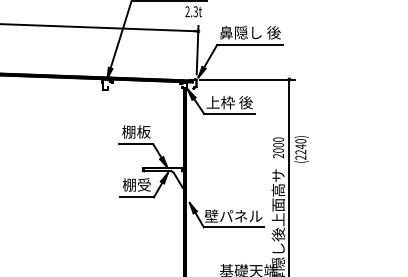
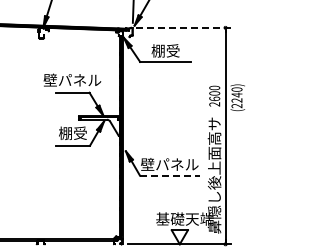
line: (248, 79) -> (184, 27), solid -> dashed
text: (229, 102) -> (165, 50), 上枠 後 -> 棚受
text: (135, 131) -> (71, 79), 棚板 -> 壁パネル
text: (278, 150) -> (214, 98), 2000 -> 2600
line: (233, 227) -> (169, 175), solid -> dashed

